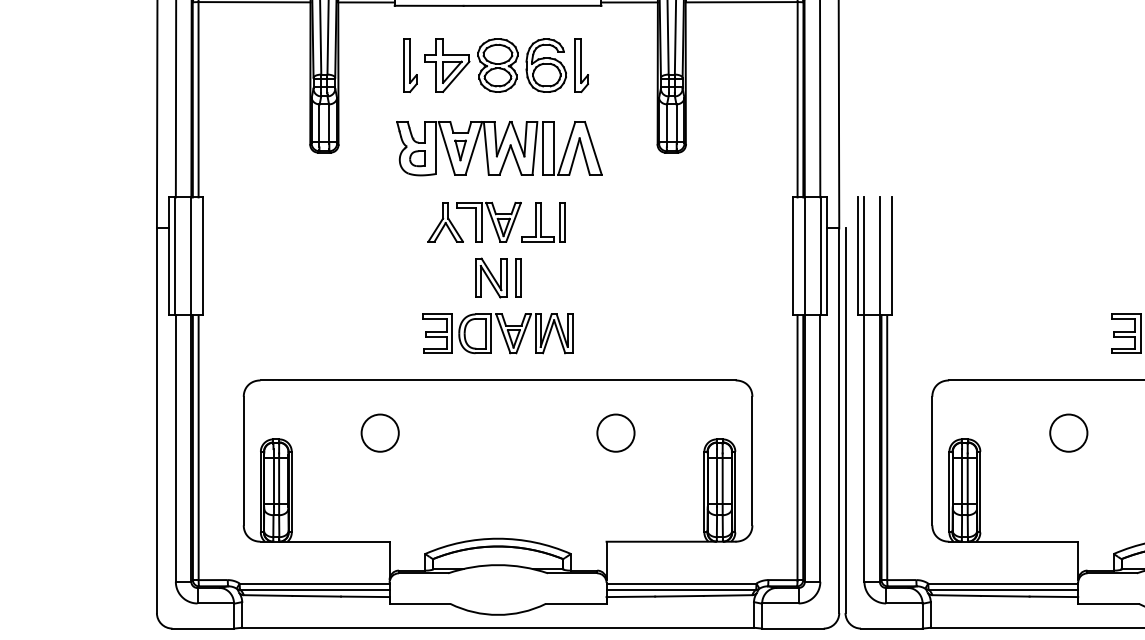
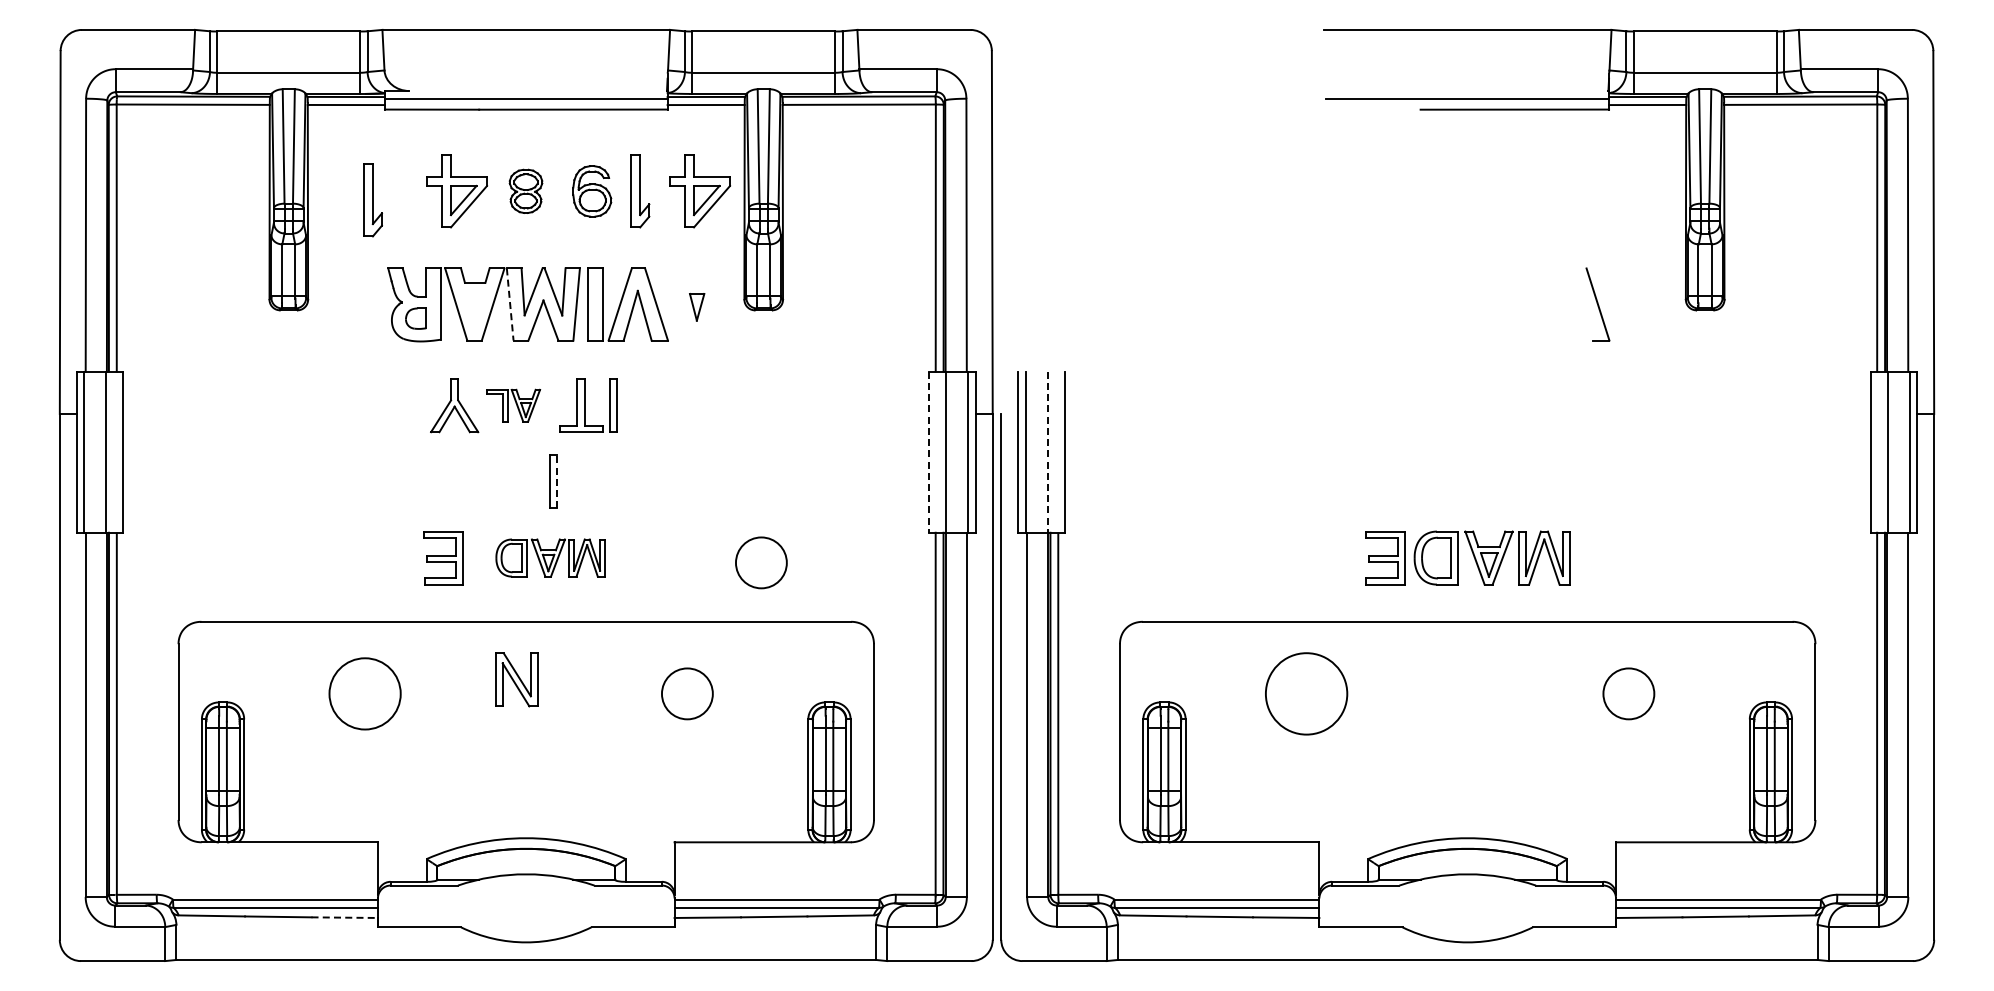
part: (409, 65) -> (372, 200), moved
part: (497, 65) -> (525, 191), size x0.6
part: (546, 65) -> (592, 191), size x0.7
part: (624, 65) -> (699, 191), added
line: (486, 148) -> (510, 304), solid -> dashed
part: (460, 150) -> (697, 307), moved
part: (488, 222) -> (513, 405), size x0.6
line: (793, 256) -> (929, 452), solid -> dashed
line: (879, 256) -> (1047, 452), solid -> dashed
part: (490, 277) -> (516, 679), moved
line: (520, 277) -> (557, 481), solid -> dashed
part: (515, 333) -> (550, 557), size x0.7
circle: (670, 337) -> (761, 562), added
circle: (379, 432) -> (364, 693), size x1.4
circle: (1068, 432) -> (1306, 693), size x1.6
line: (365, 596) -> (345, 917), solid -> dashed

